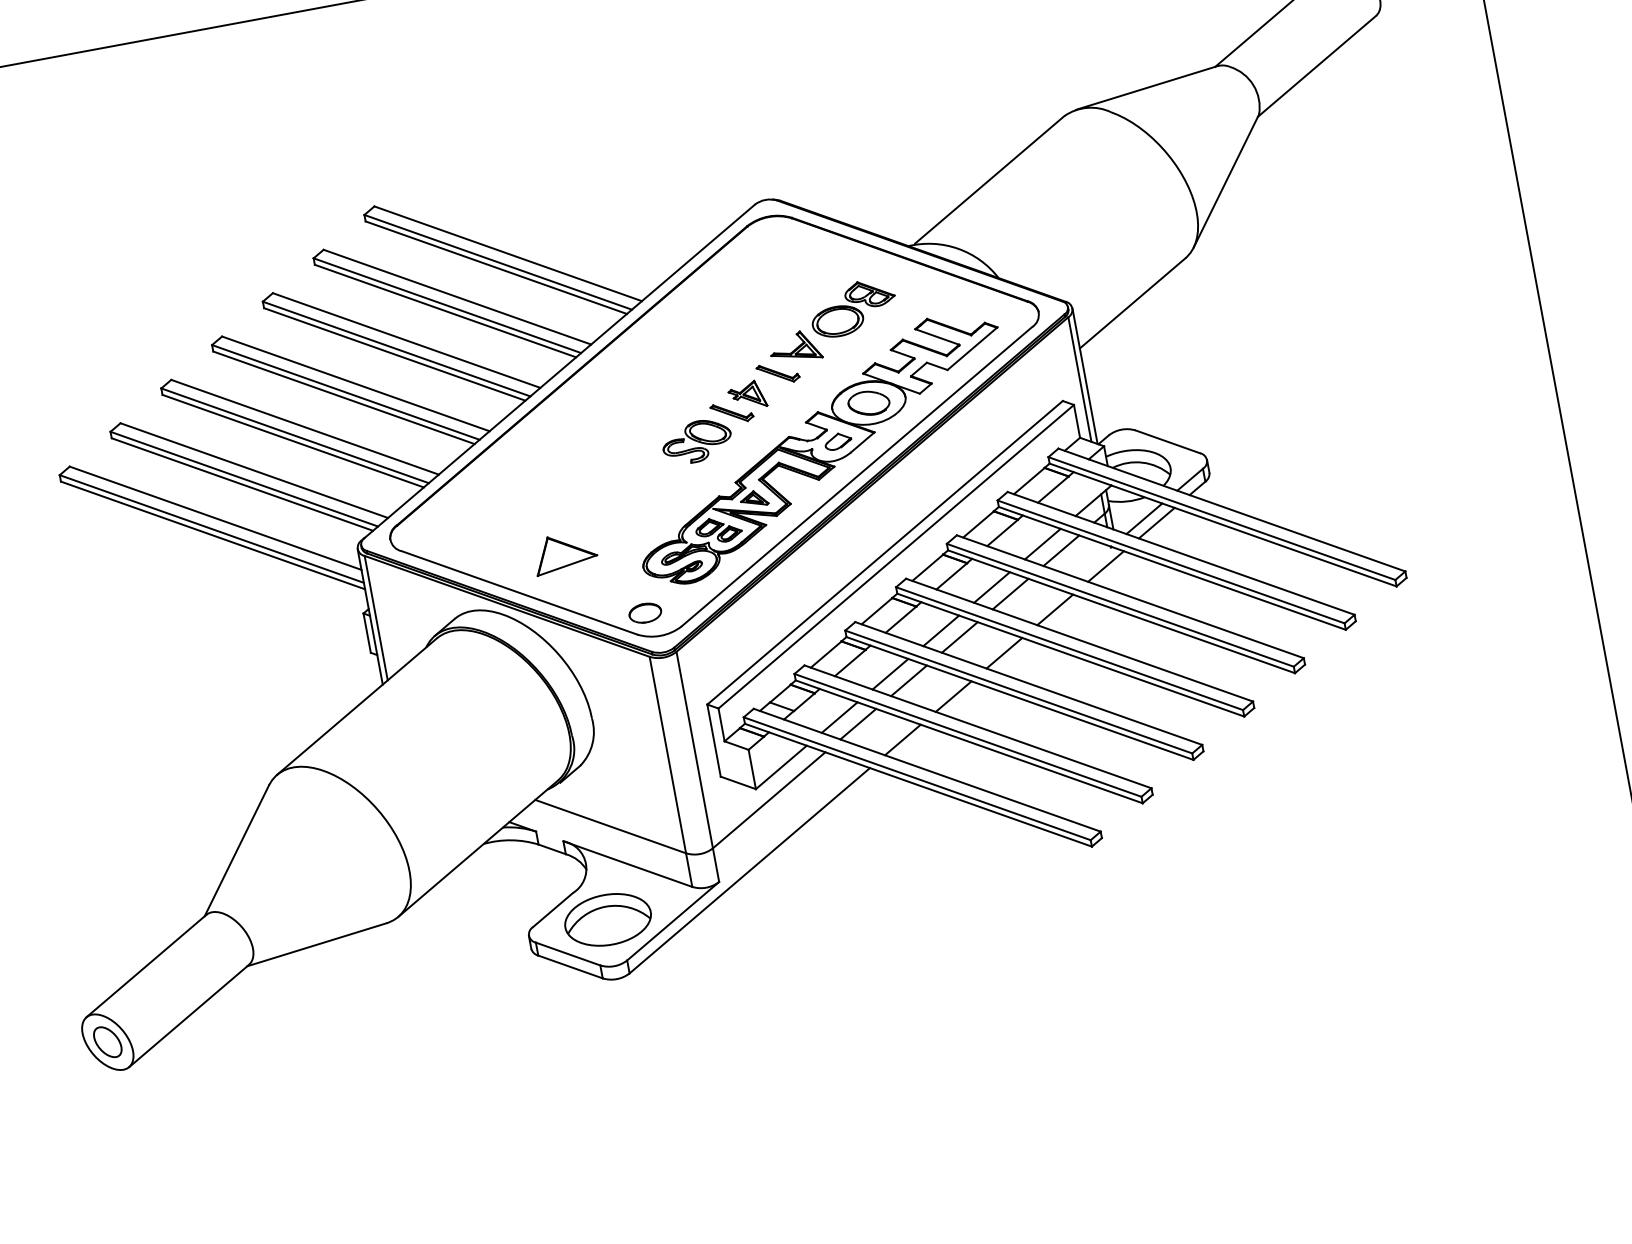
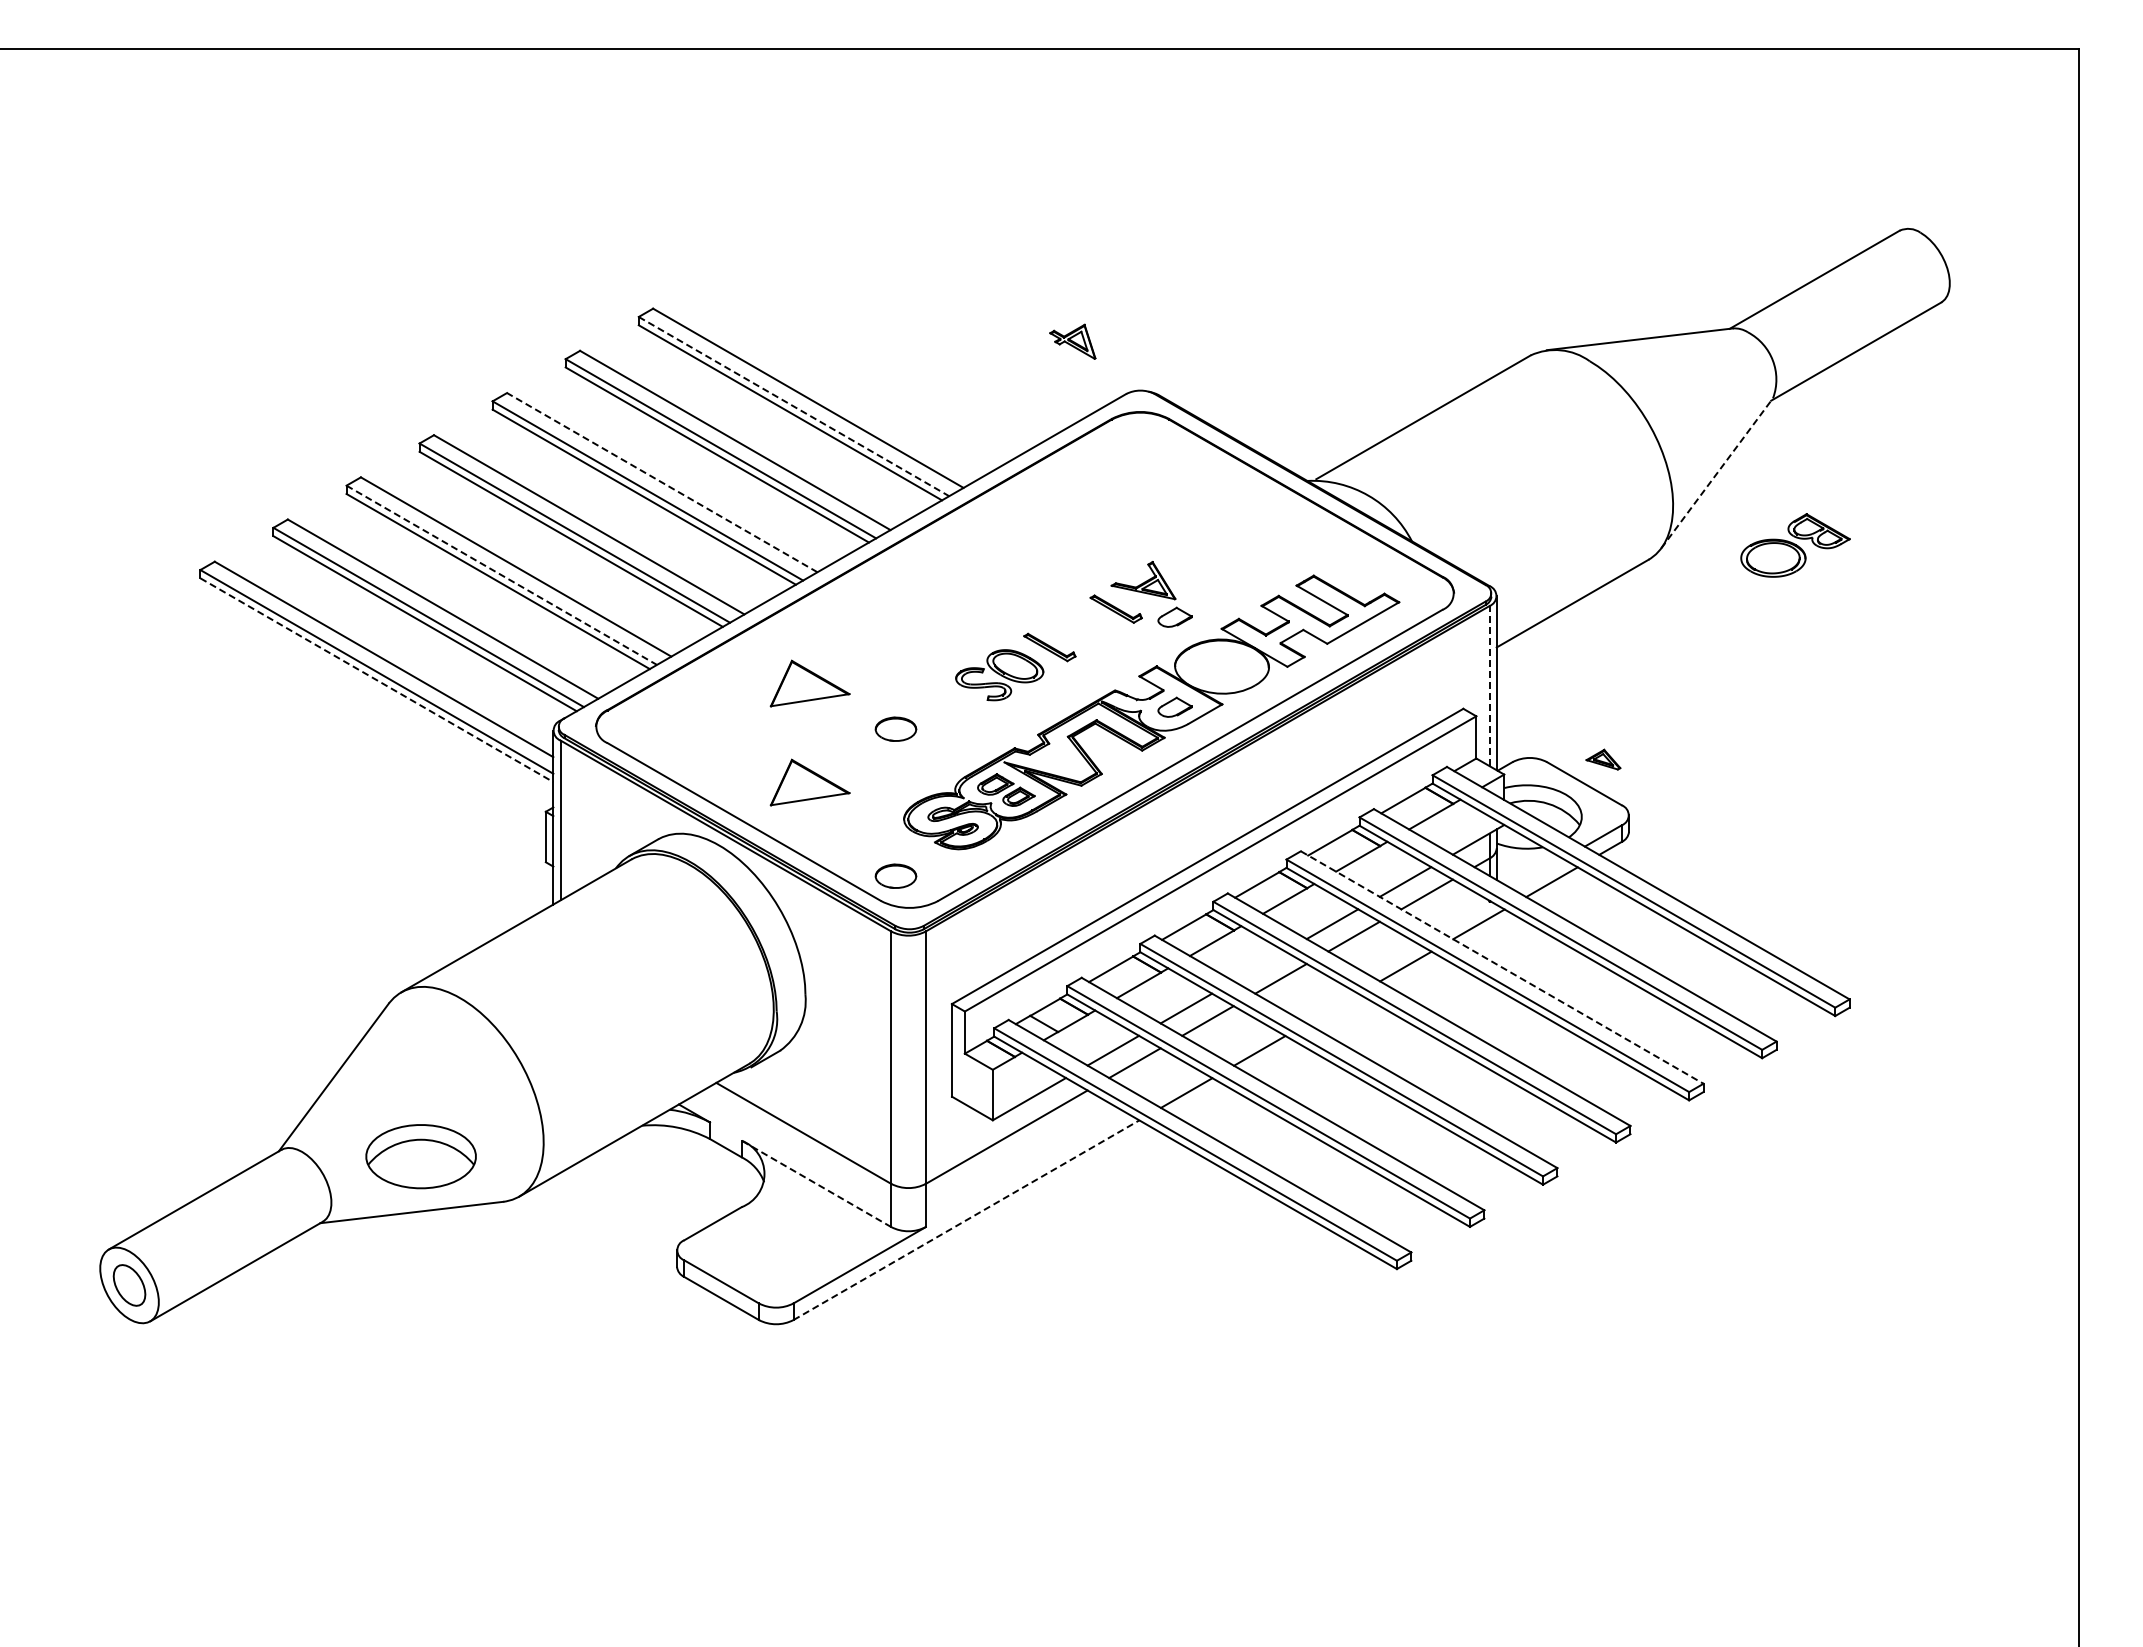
line: (1226, 181) -> (1717, 473), solid -> dashed
line: (498, 262) -> (794, 406), solid -> dashed
part: (853, 308) -> (1795, 545), moved
line: (406, 340) -> (661, 482), solid -> dashed
part: (824, 370) -> (1174, 616), added
line: (1079, 379) -> (1489, 685), solid -> dashed
part: (747, 395) -> (1072, 341), moved
part: (868, 402) -> (1221, 666), removed
line: (295, 435) -> (502, 575), solid -> dashed
part: (550, 475) -> (809, 683), added
part: (623, 498) -> (895, 728), added
part: (754, 499) -> (1603, 759), moved
line: (1144, 518) -> (1537, 873), removed
line: (212, 535) -> (376, 680), solid -> dashed
line: (1130, 596) -> (1502, 967), solid -> dashed
line: (941, 630) -> (1259, 966), removed
line: (1004, 653) -> (1332, 1008), removed
line: (627, 863) -> (816, 1183), solid -> dashed
line: (749, 870) -> (966, 1220), solid -> dashed
part: (607, 919) -> (420, 1156), moved

